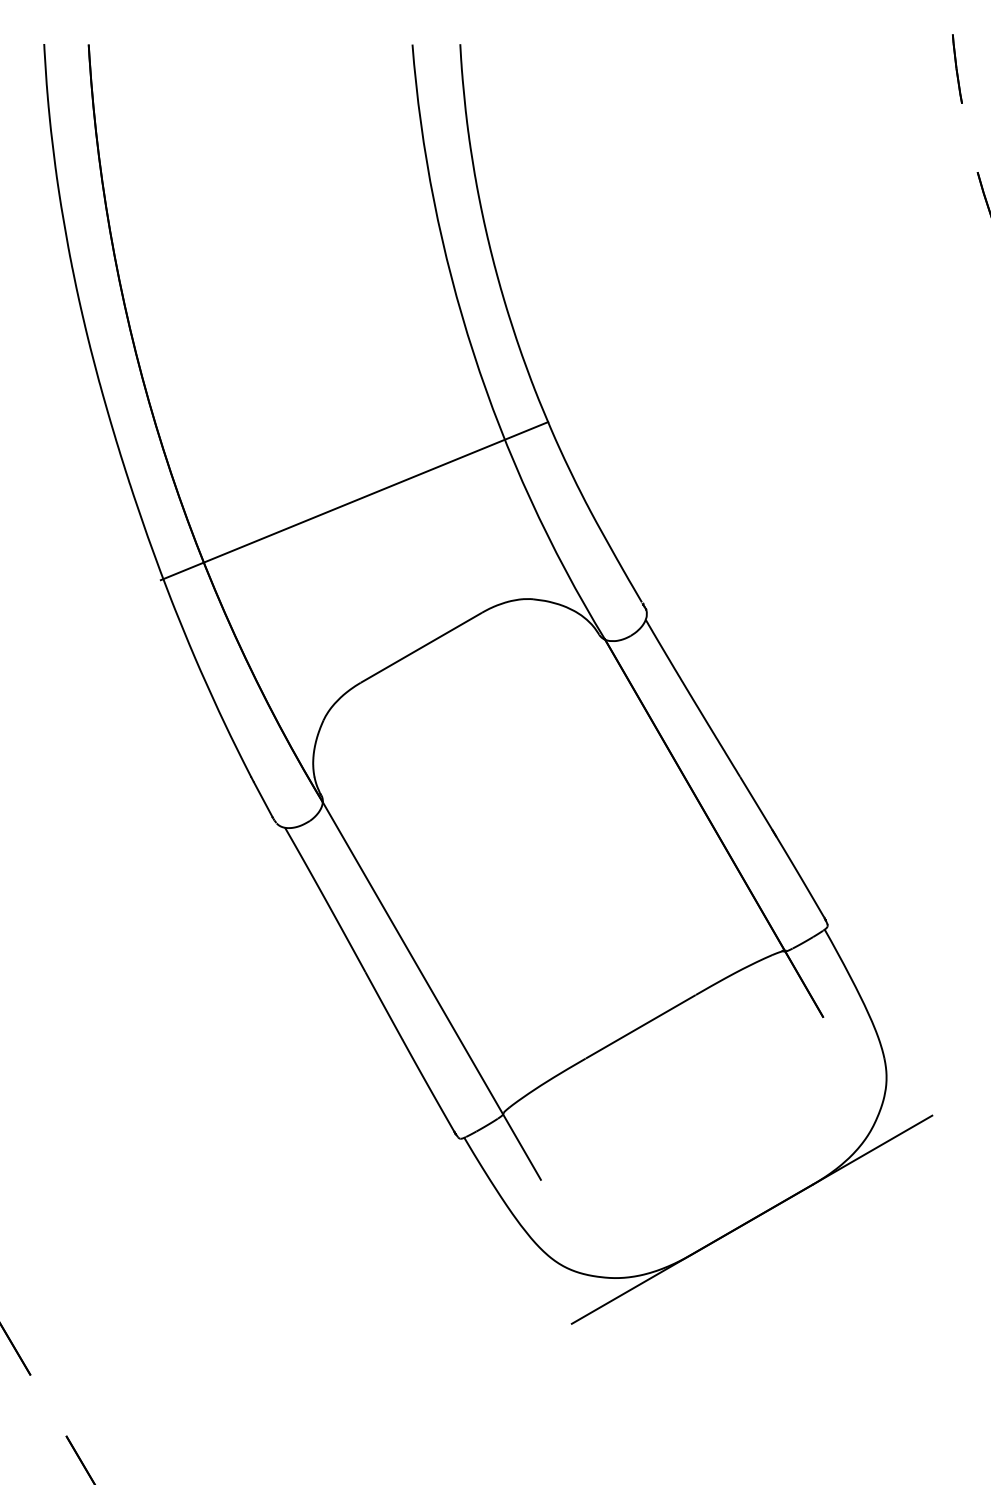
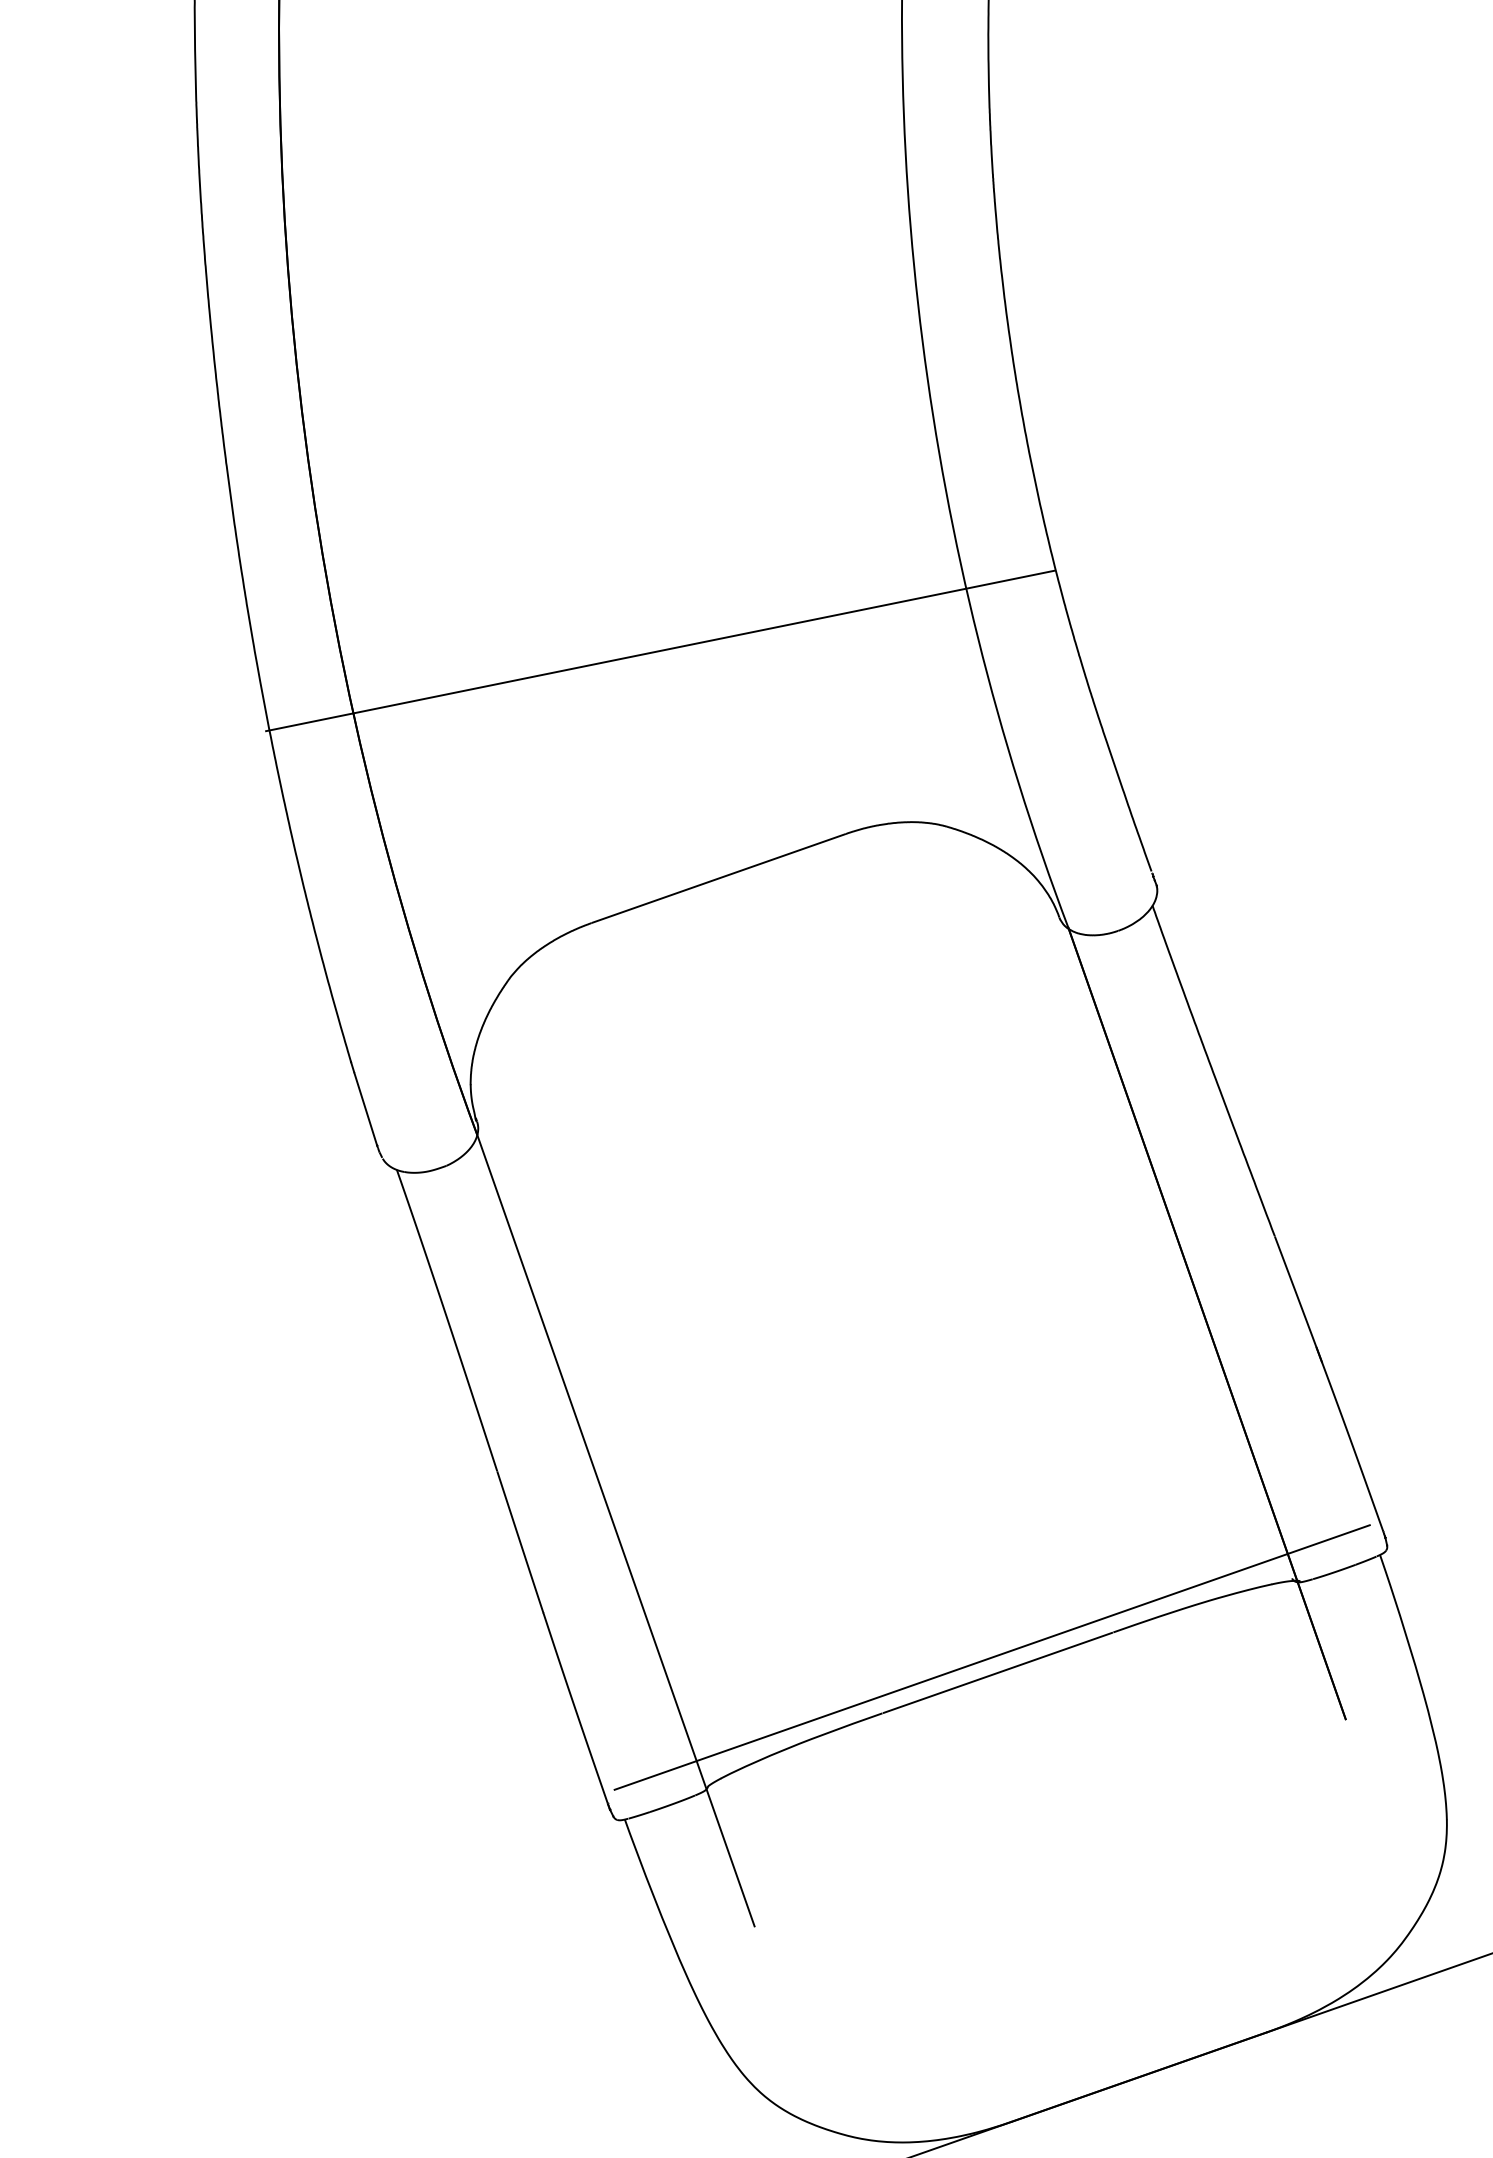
line: (354, 501) -> (660, 651), moved
line: (636, 1019) -> (992, 1657), added

